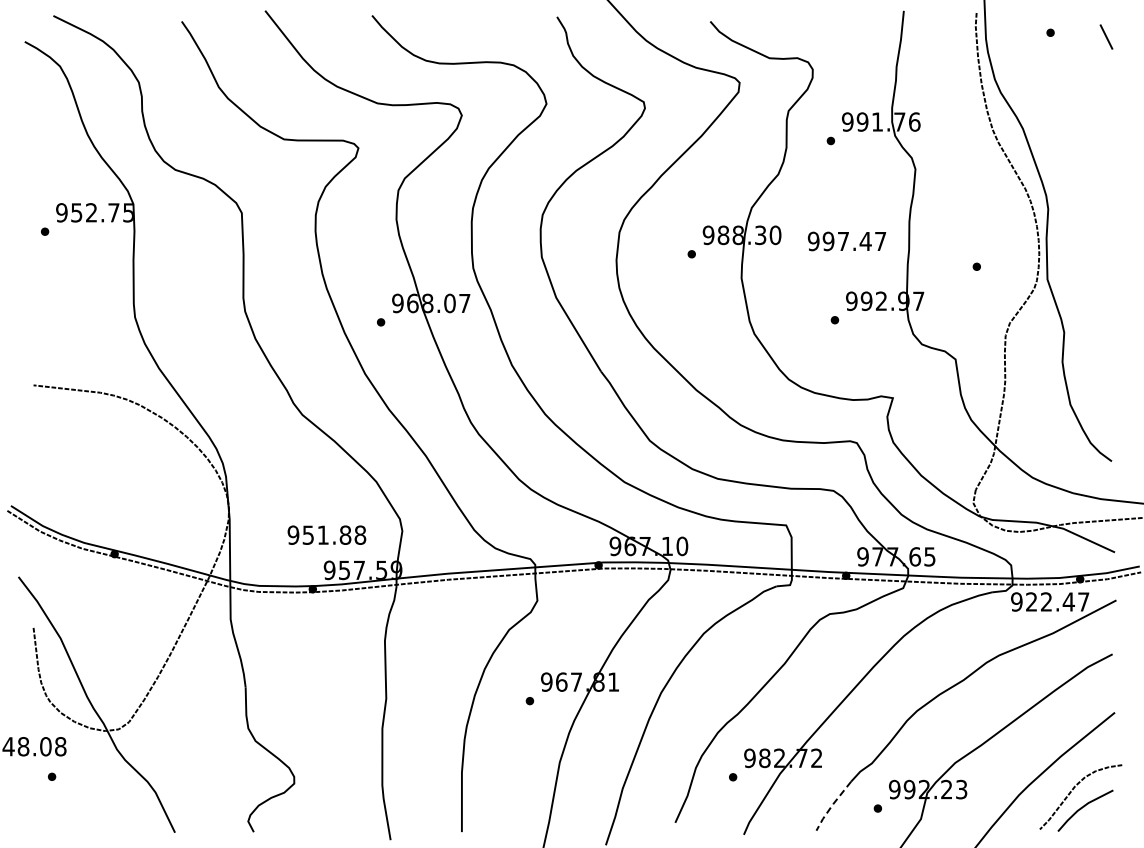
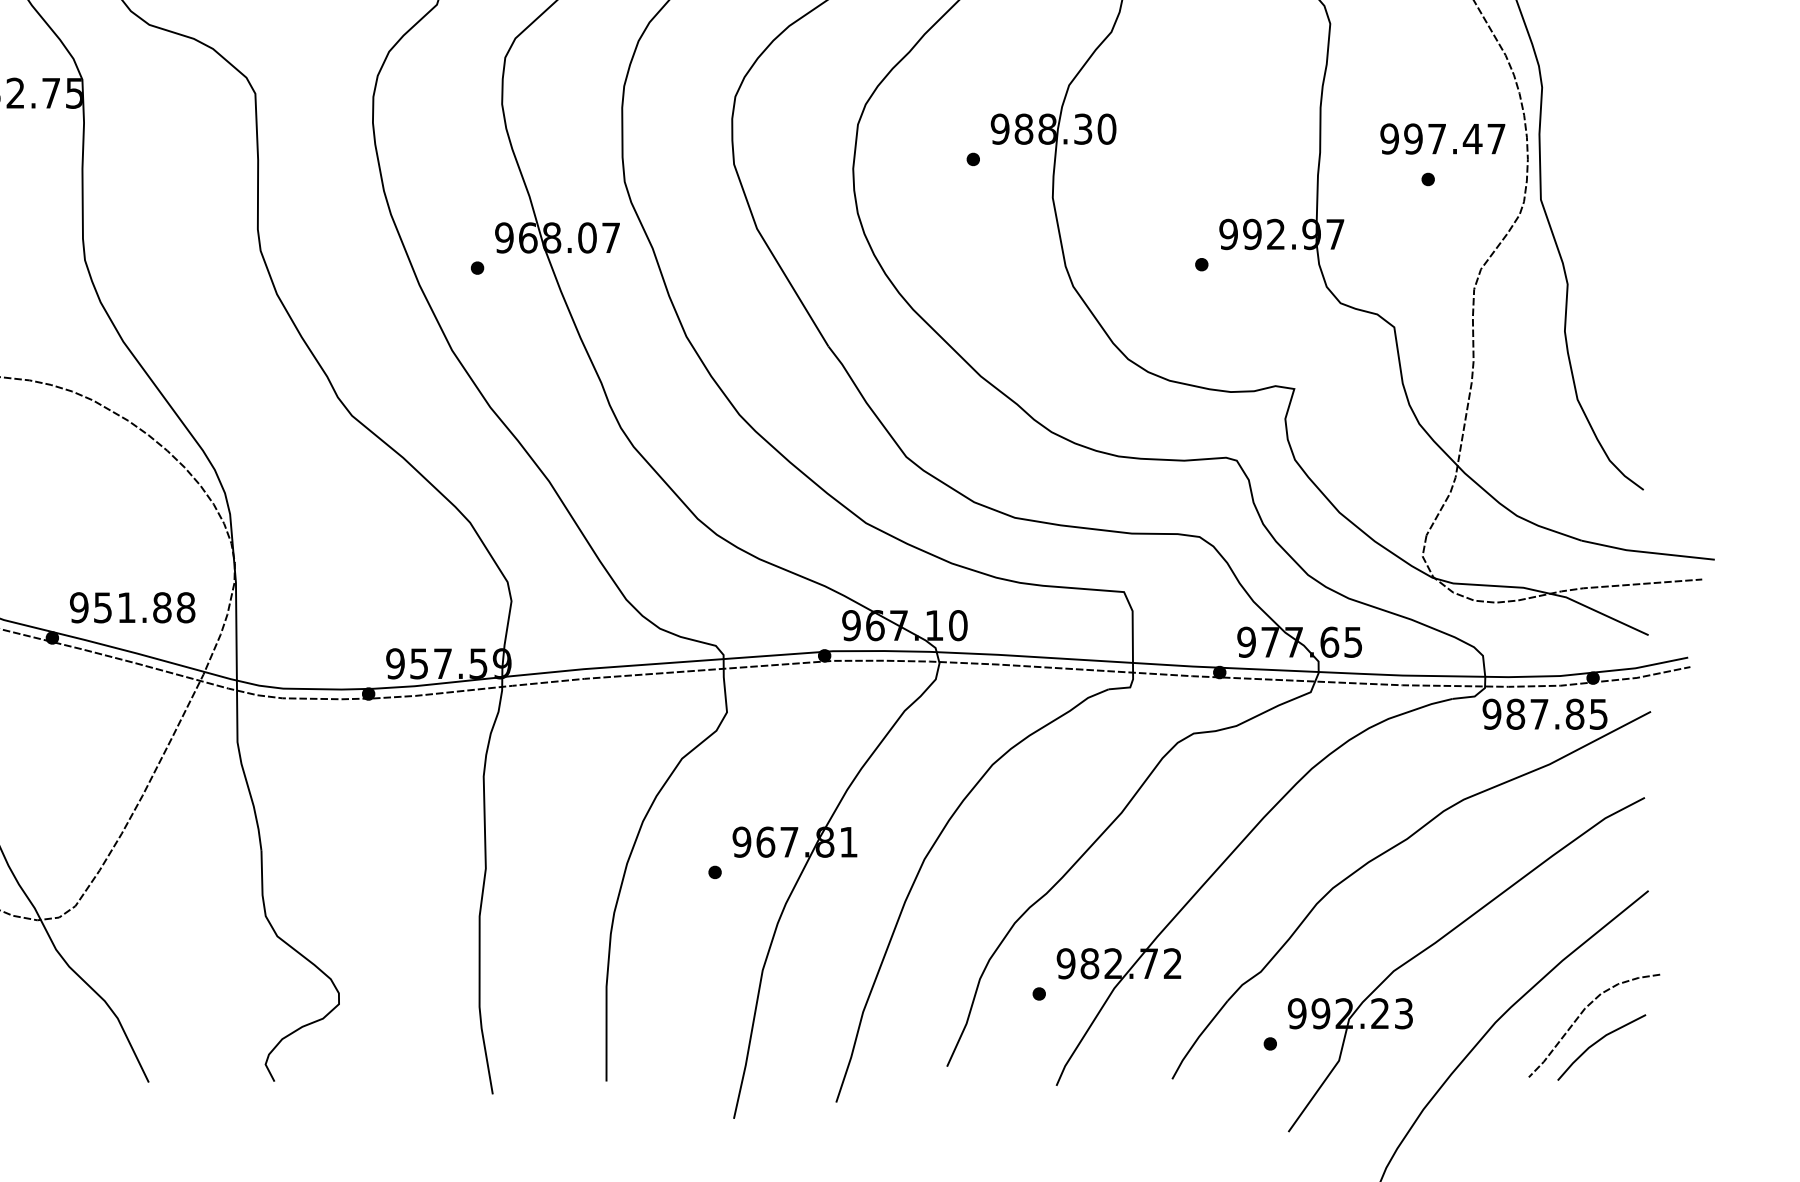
text: (846, 241) -> (1442, 139), moved
text: (326, 534) -> (131, 606), moved
text: (1057, 601) -> (1556, 713), 922.47 -> 987.85
line: (832, 805) -> (1197, 1039), dashed -> solid

